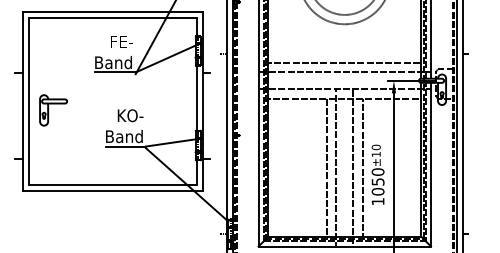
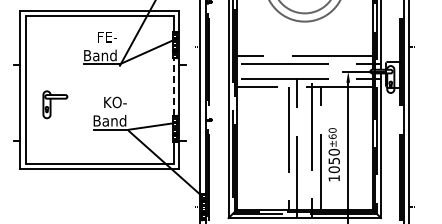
line: (196, 98) -> (173, 87), solid -> dashed
part: (53, 110) -> (55, 104), moved
text: (376, 154) -> (332, 136), ±10 -> ±60

